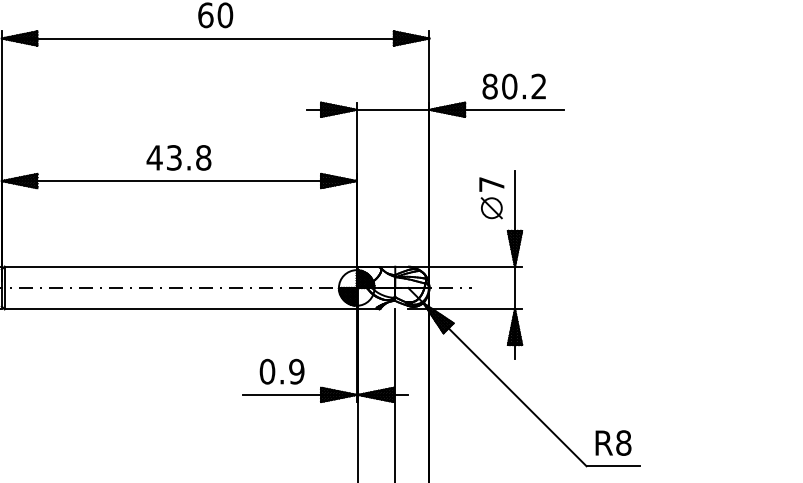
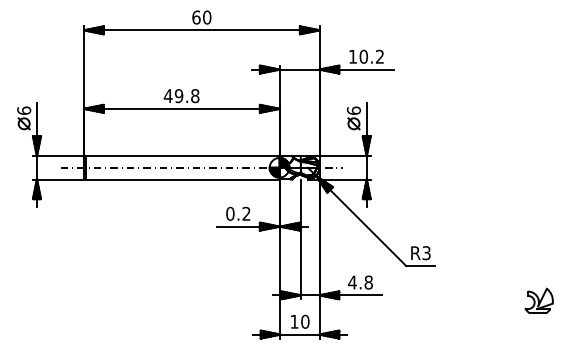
text: (489, 86) -> (352, 56), 80.2 -> 10.2
text: (173, 156) -> (178, 95), 43.8 -> 49.8
text: (490, 184) -> (353, 110), 7 -> 6
text: (296, 371) -> (246, 213), 0.9 -> 0.2
text: (623, 443) -> (426, 253), R8 -> R3

